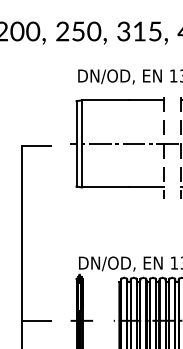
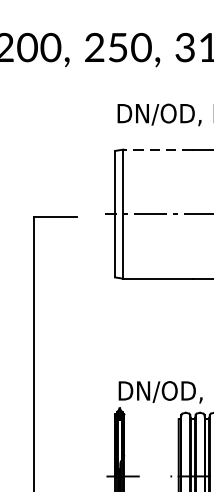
line: (104, 100) -> (156, 149), solid -> dashed
line: (35, 320) -> (54, 475), removed

